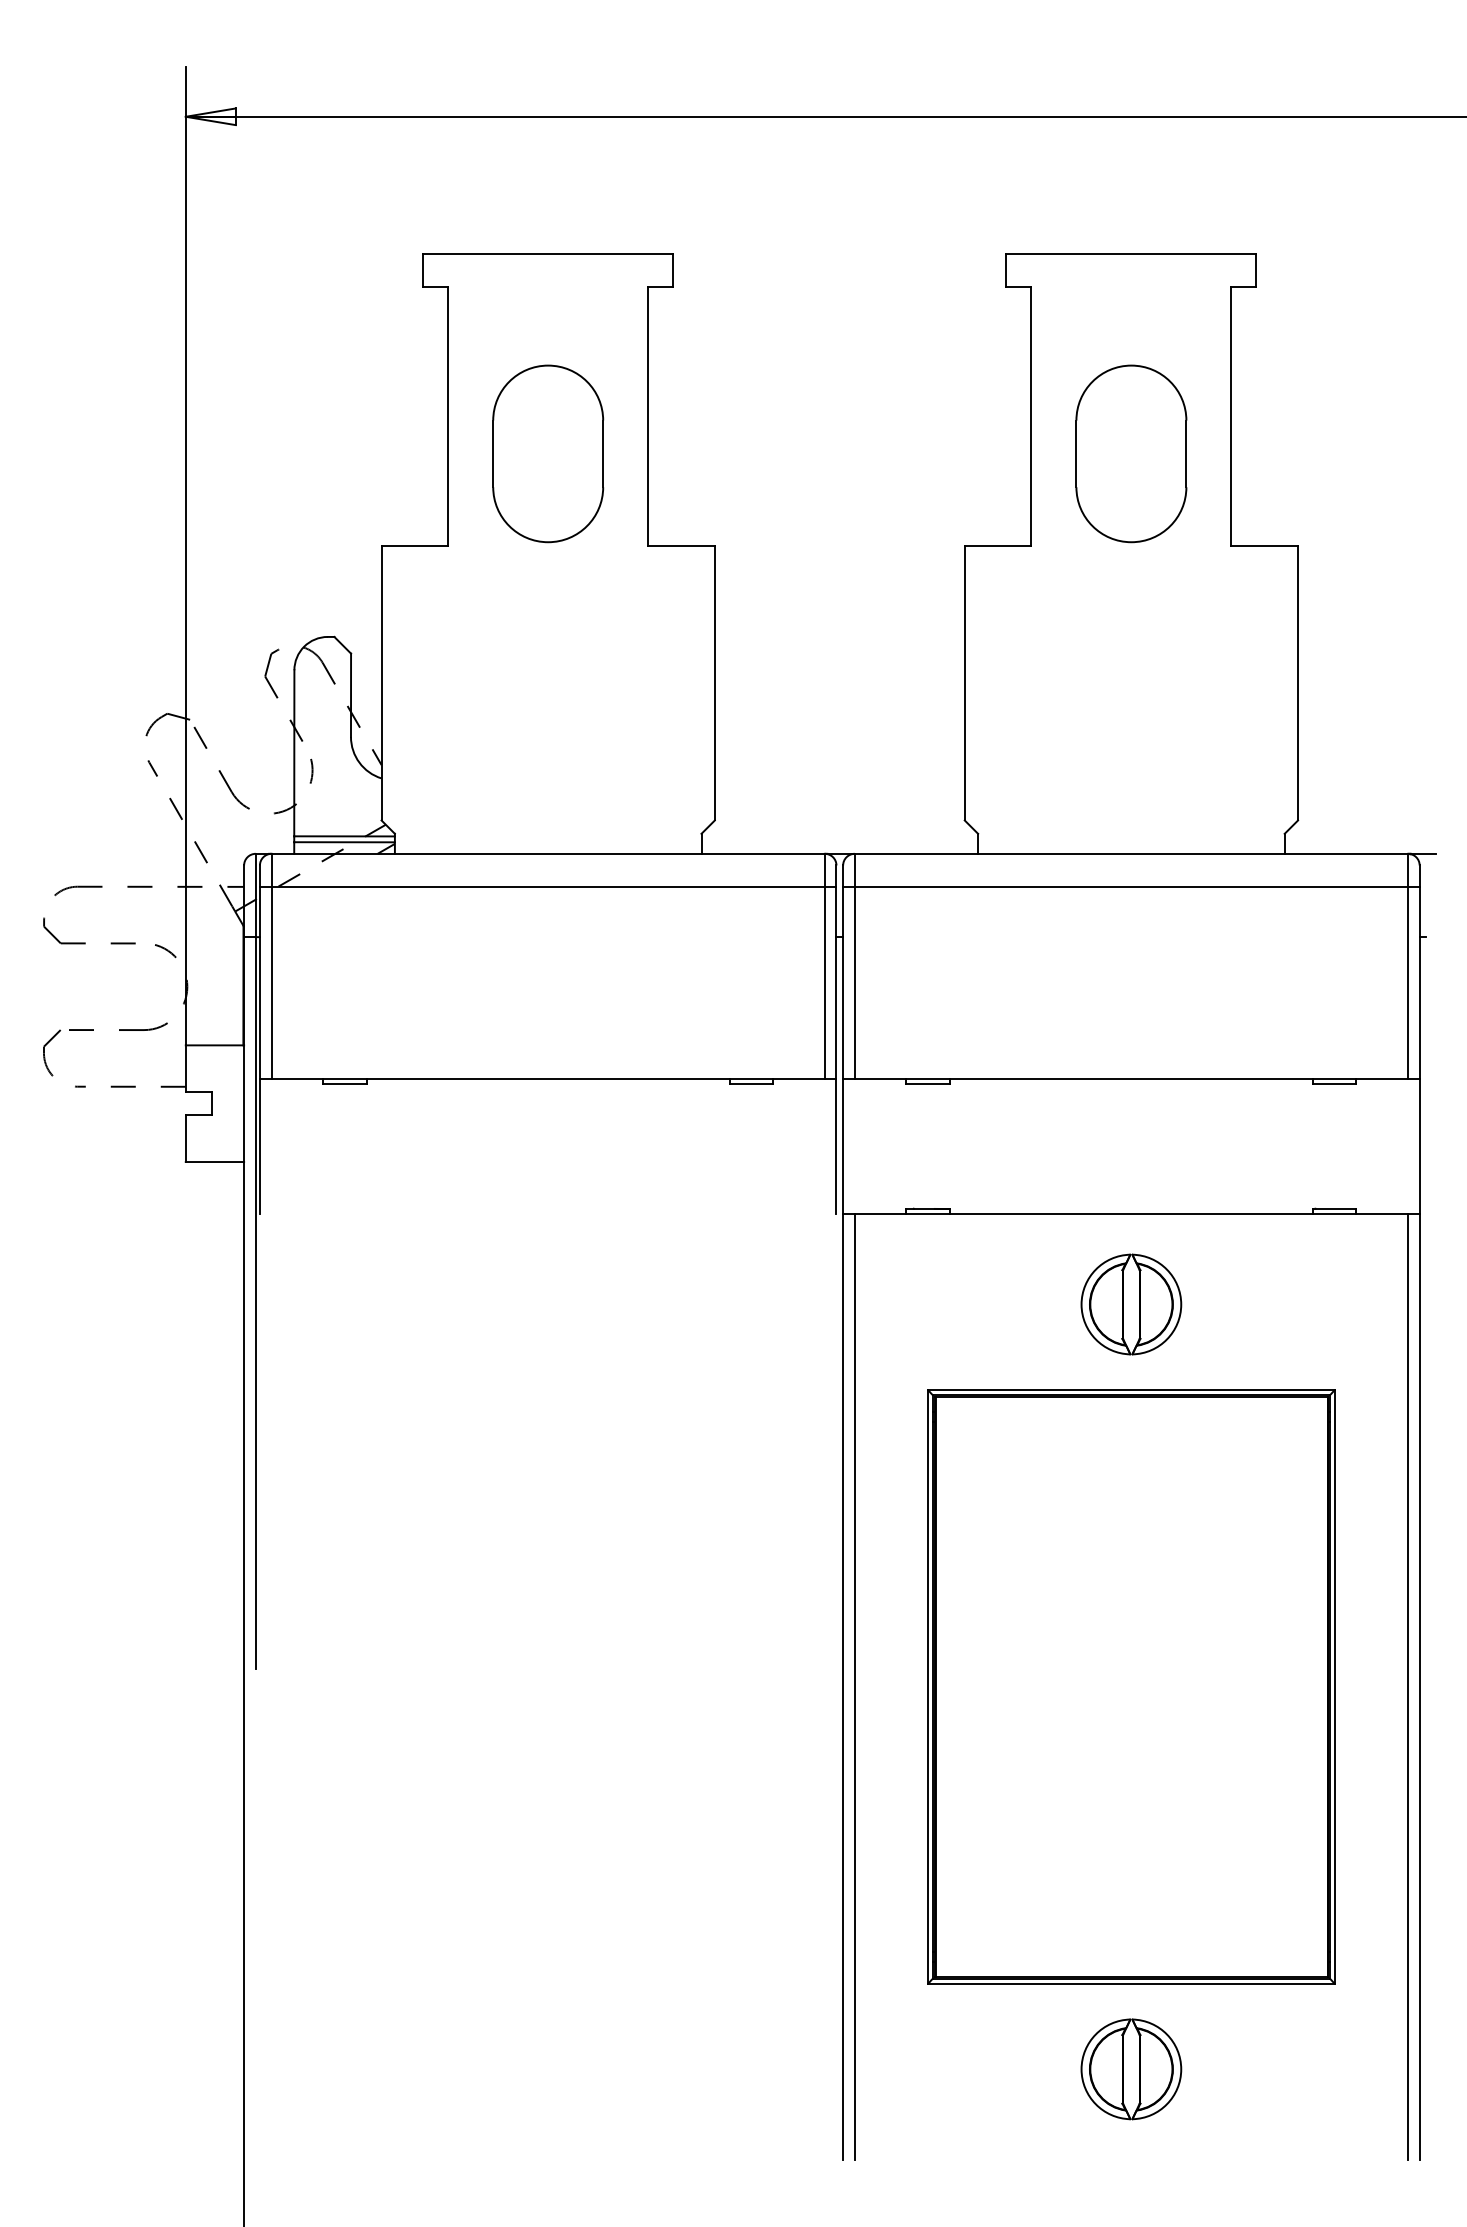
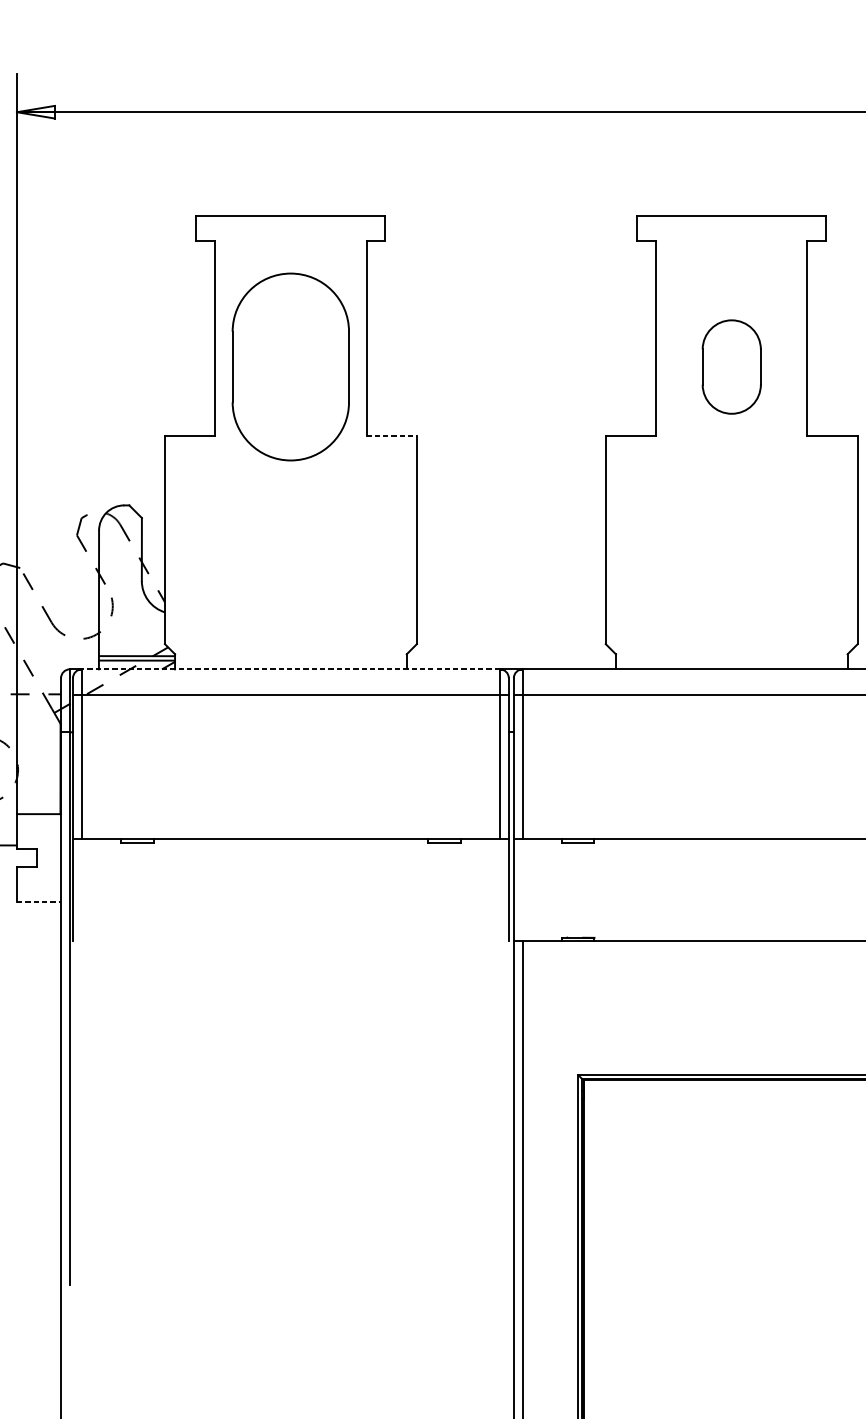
part: (548, 453) -> (291, 366), size x1.4
part: (1131, 453) -> (731, 366), size x0.7
line: (682, 545) -> (392, 436), solid -> dashed
line: (548, 853) -> (291, 669), solid -> dashed
line: (215, 1162) -> (39, 902), solid -> dashed
part: (1131, 1304) -> (731, 1010), removed

